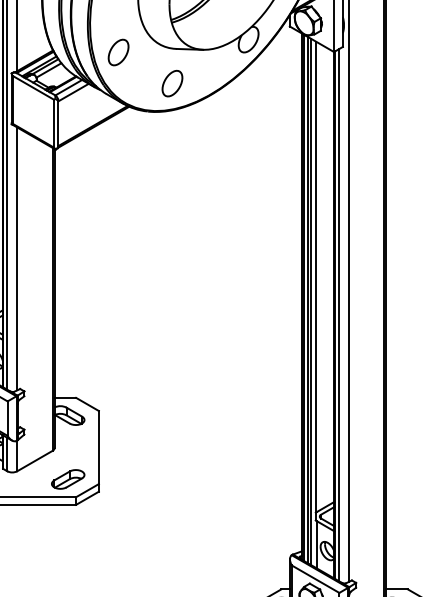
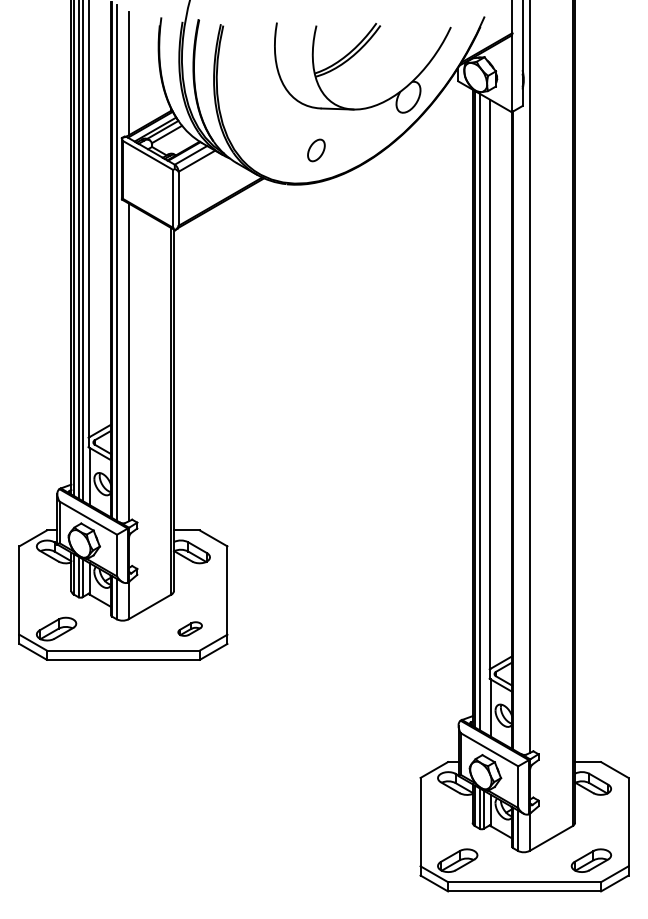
part: (118, 52) -> (251, 112), removed
part: (172, 83) -> (316, 150), size x0.7
line: (310, 301) -> (483, 414), removed
line: (338, 315) -> (517, 430), removed
part: (67, 478) -> (189, 628), size x0.6

